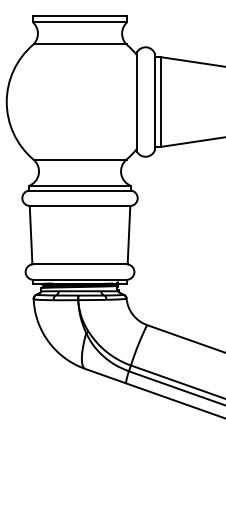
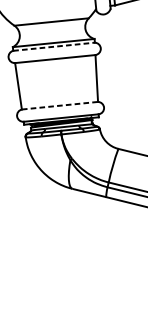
line: (80, 190) -> (54, 46), solid -> dashed
line: (80, 264) -> (60, 105), solid -> dashed

